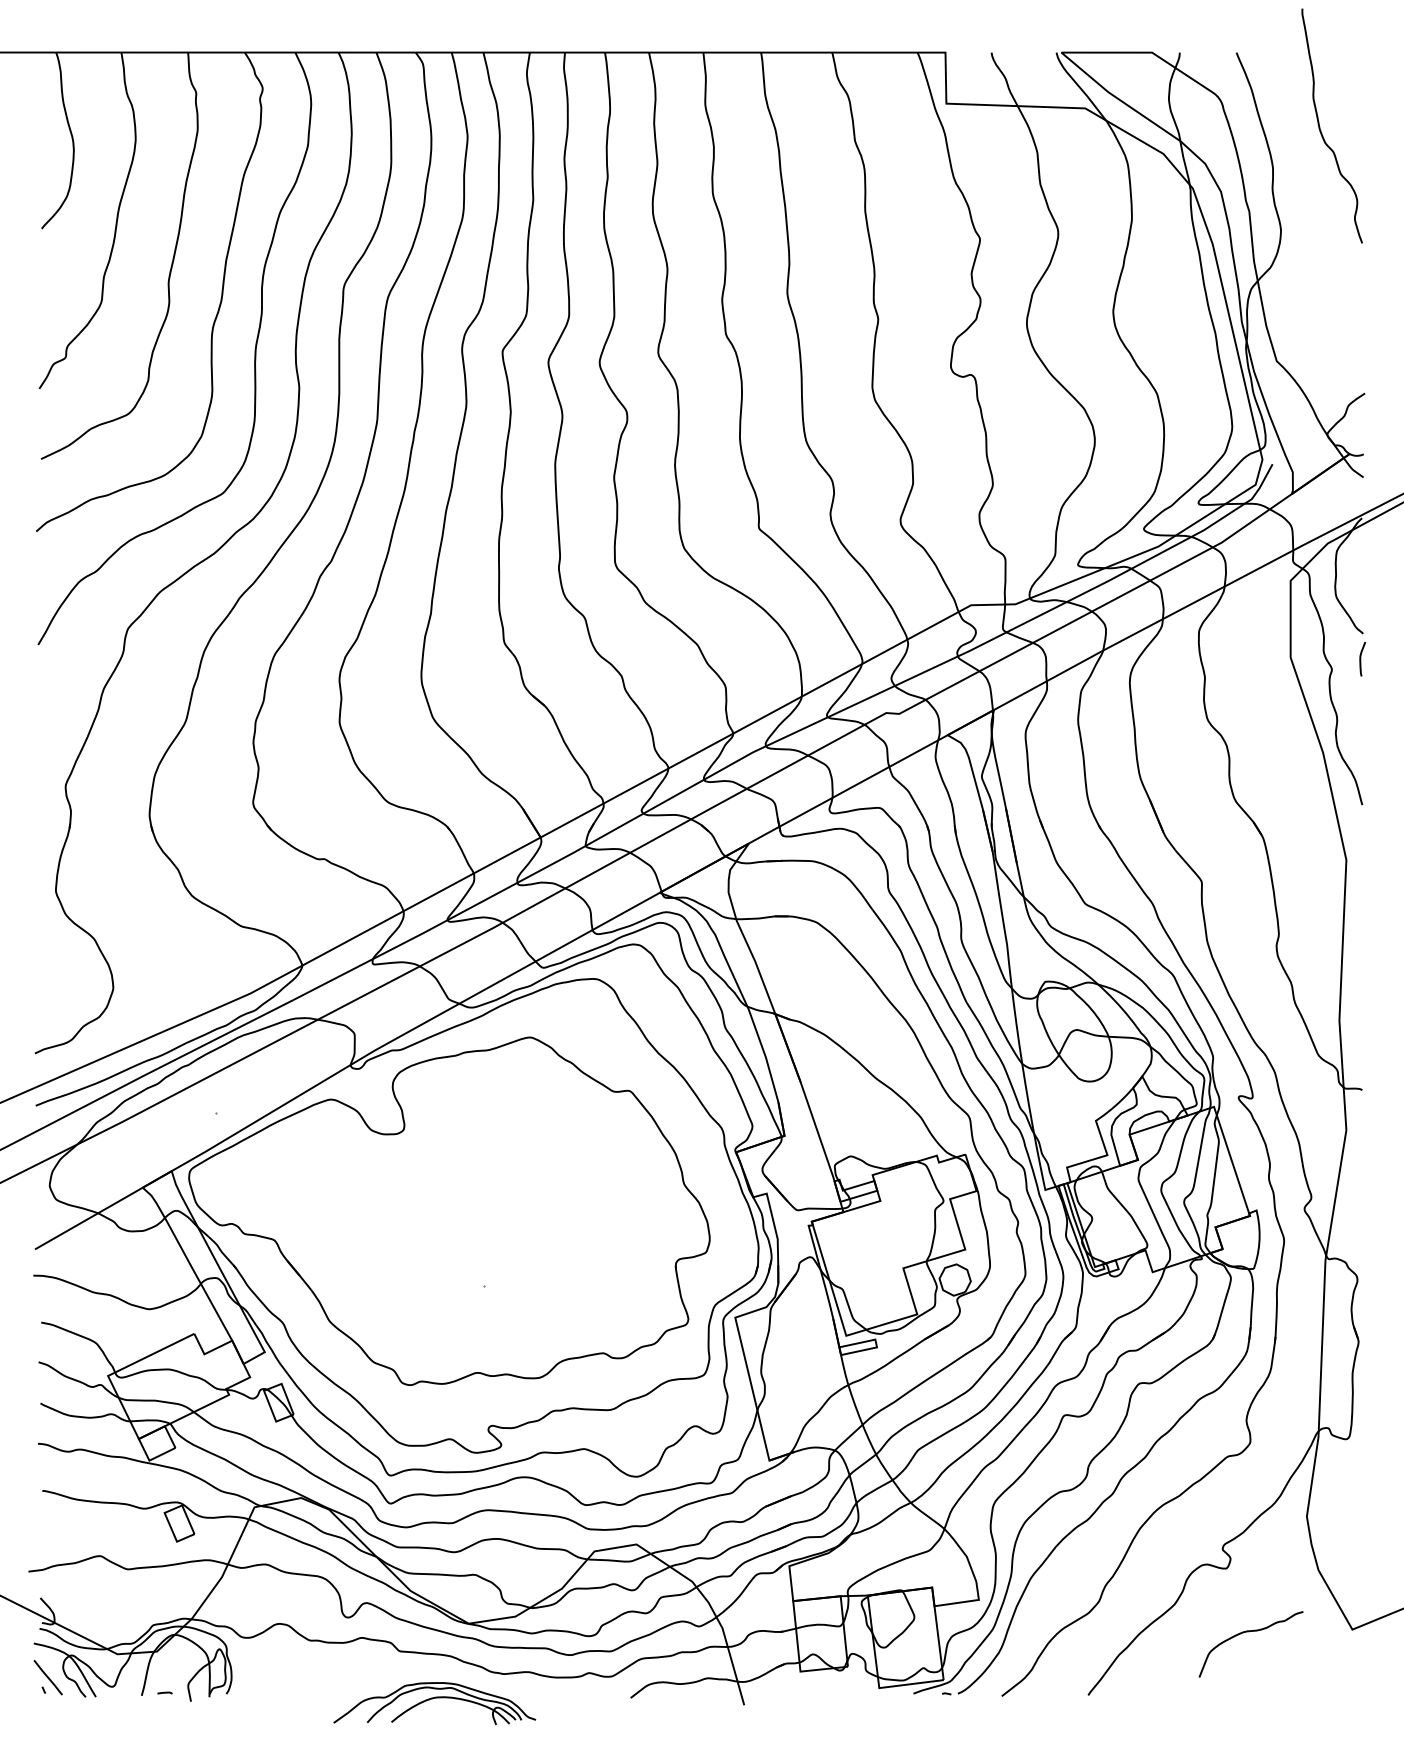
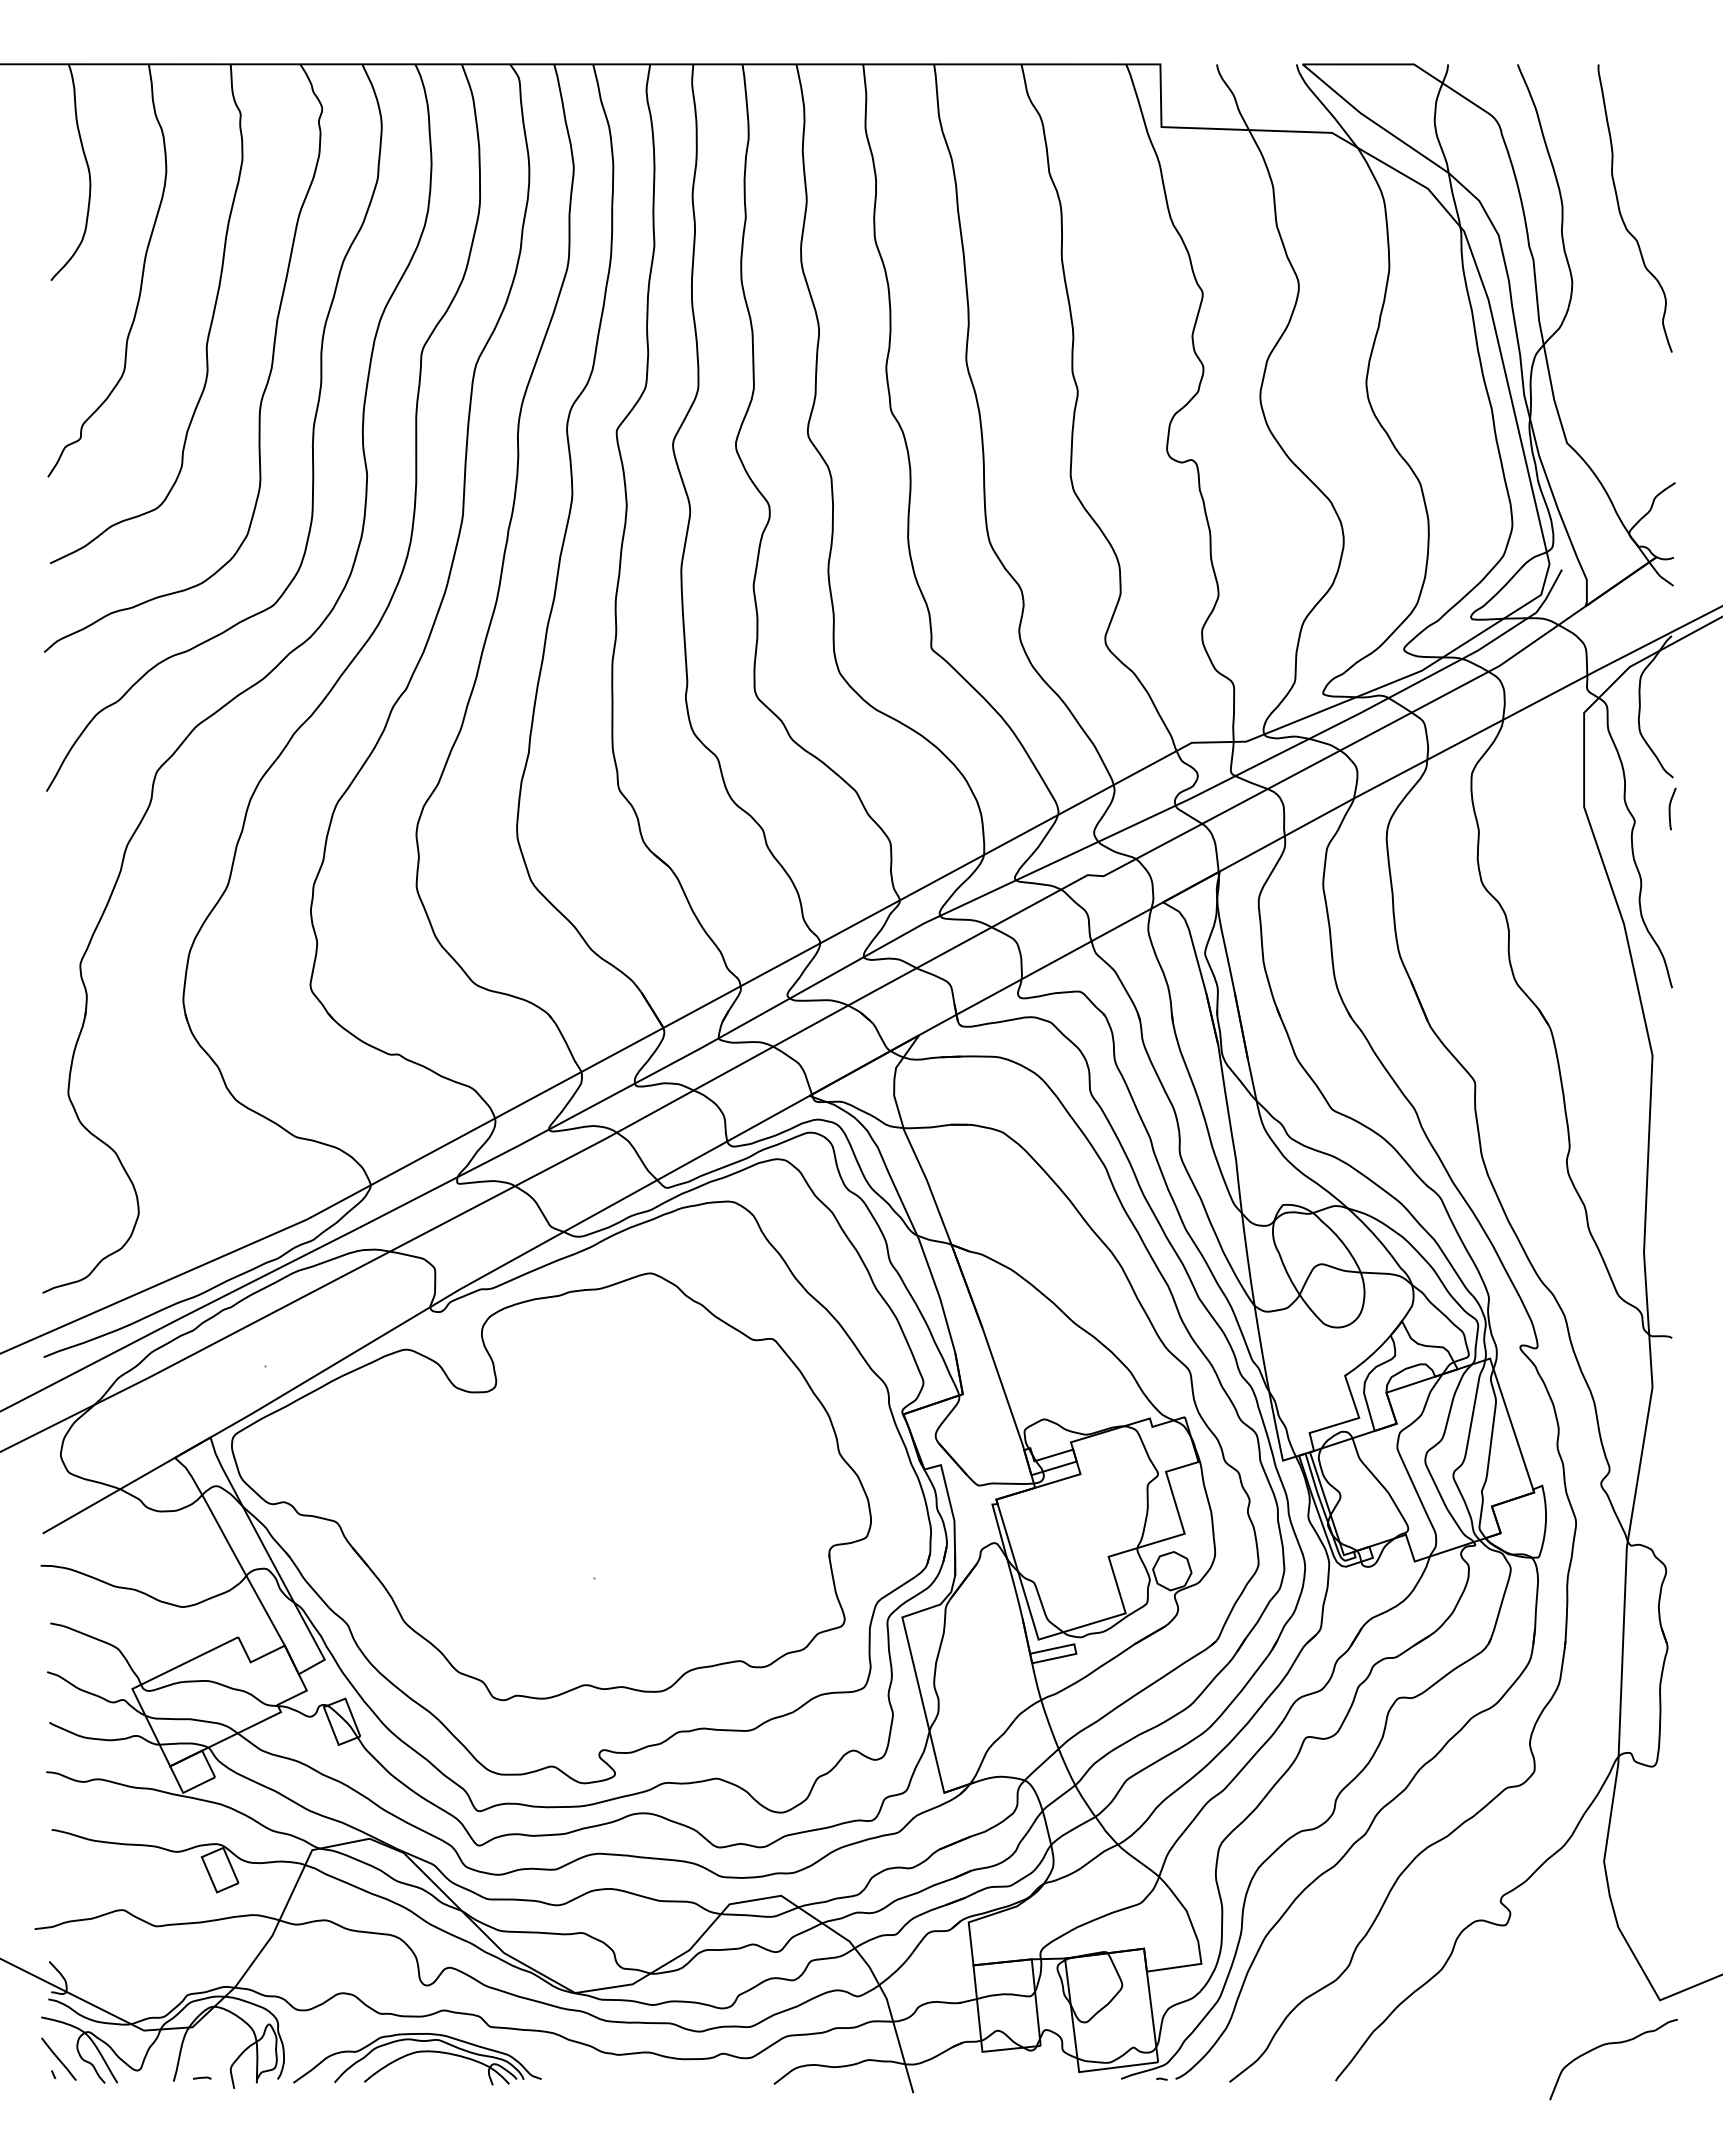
curve: (1321, 130) -> (1621, 213), moved
curve: (1250, 1632) -> (1612, 2044), moved
part: (433, 1699) -> (416, 2053), moved

